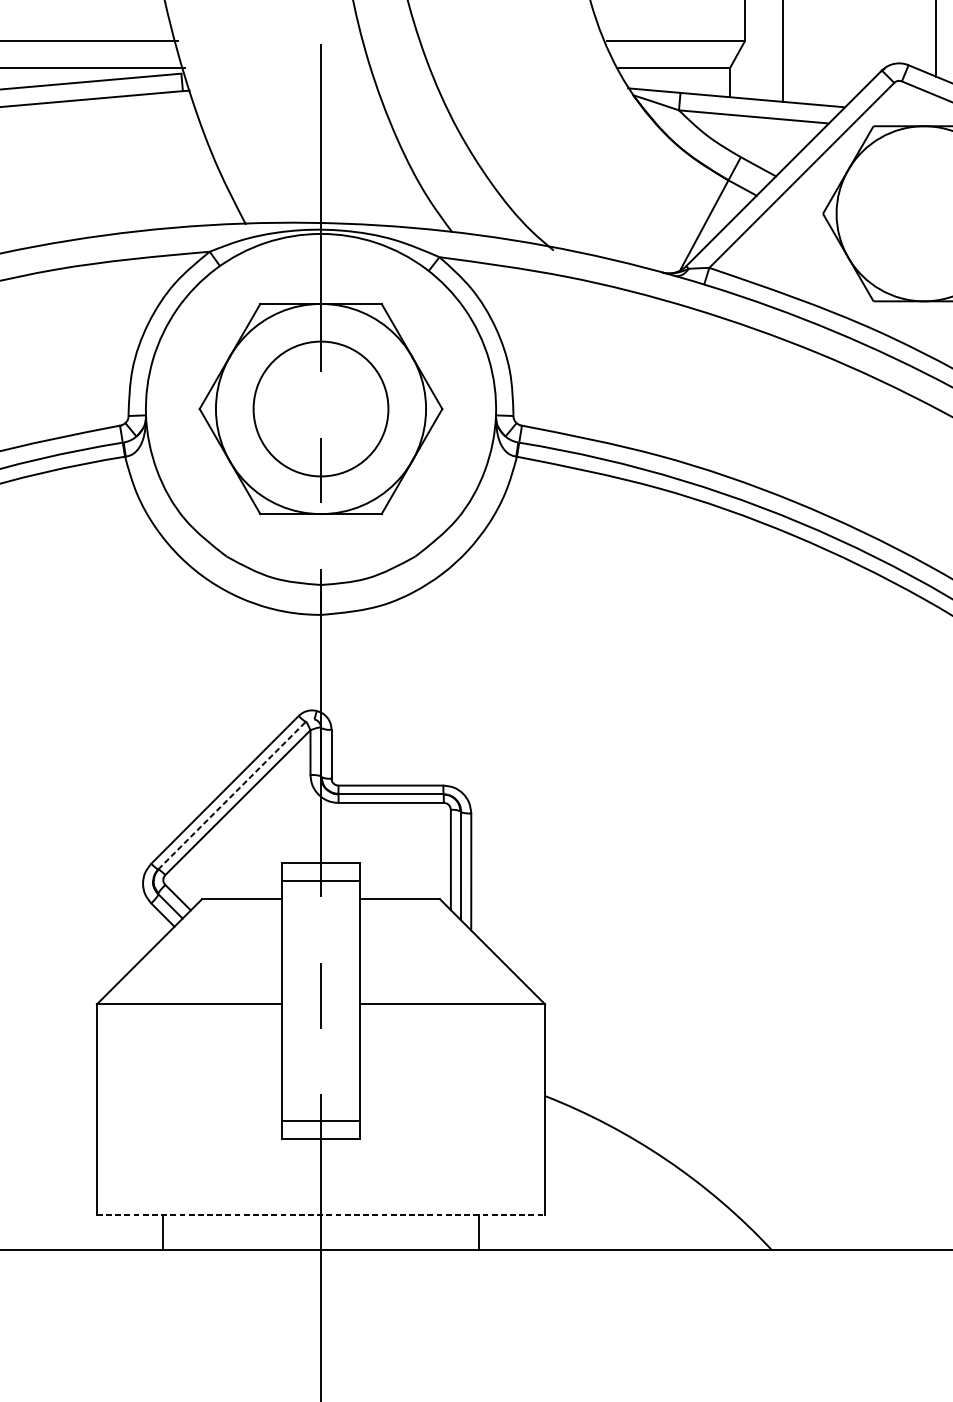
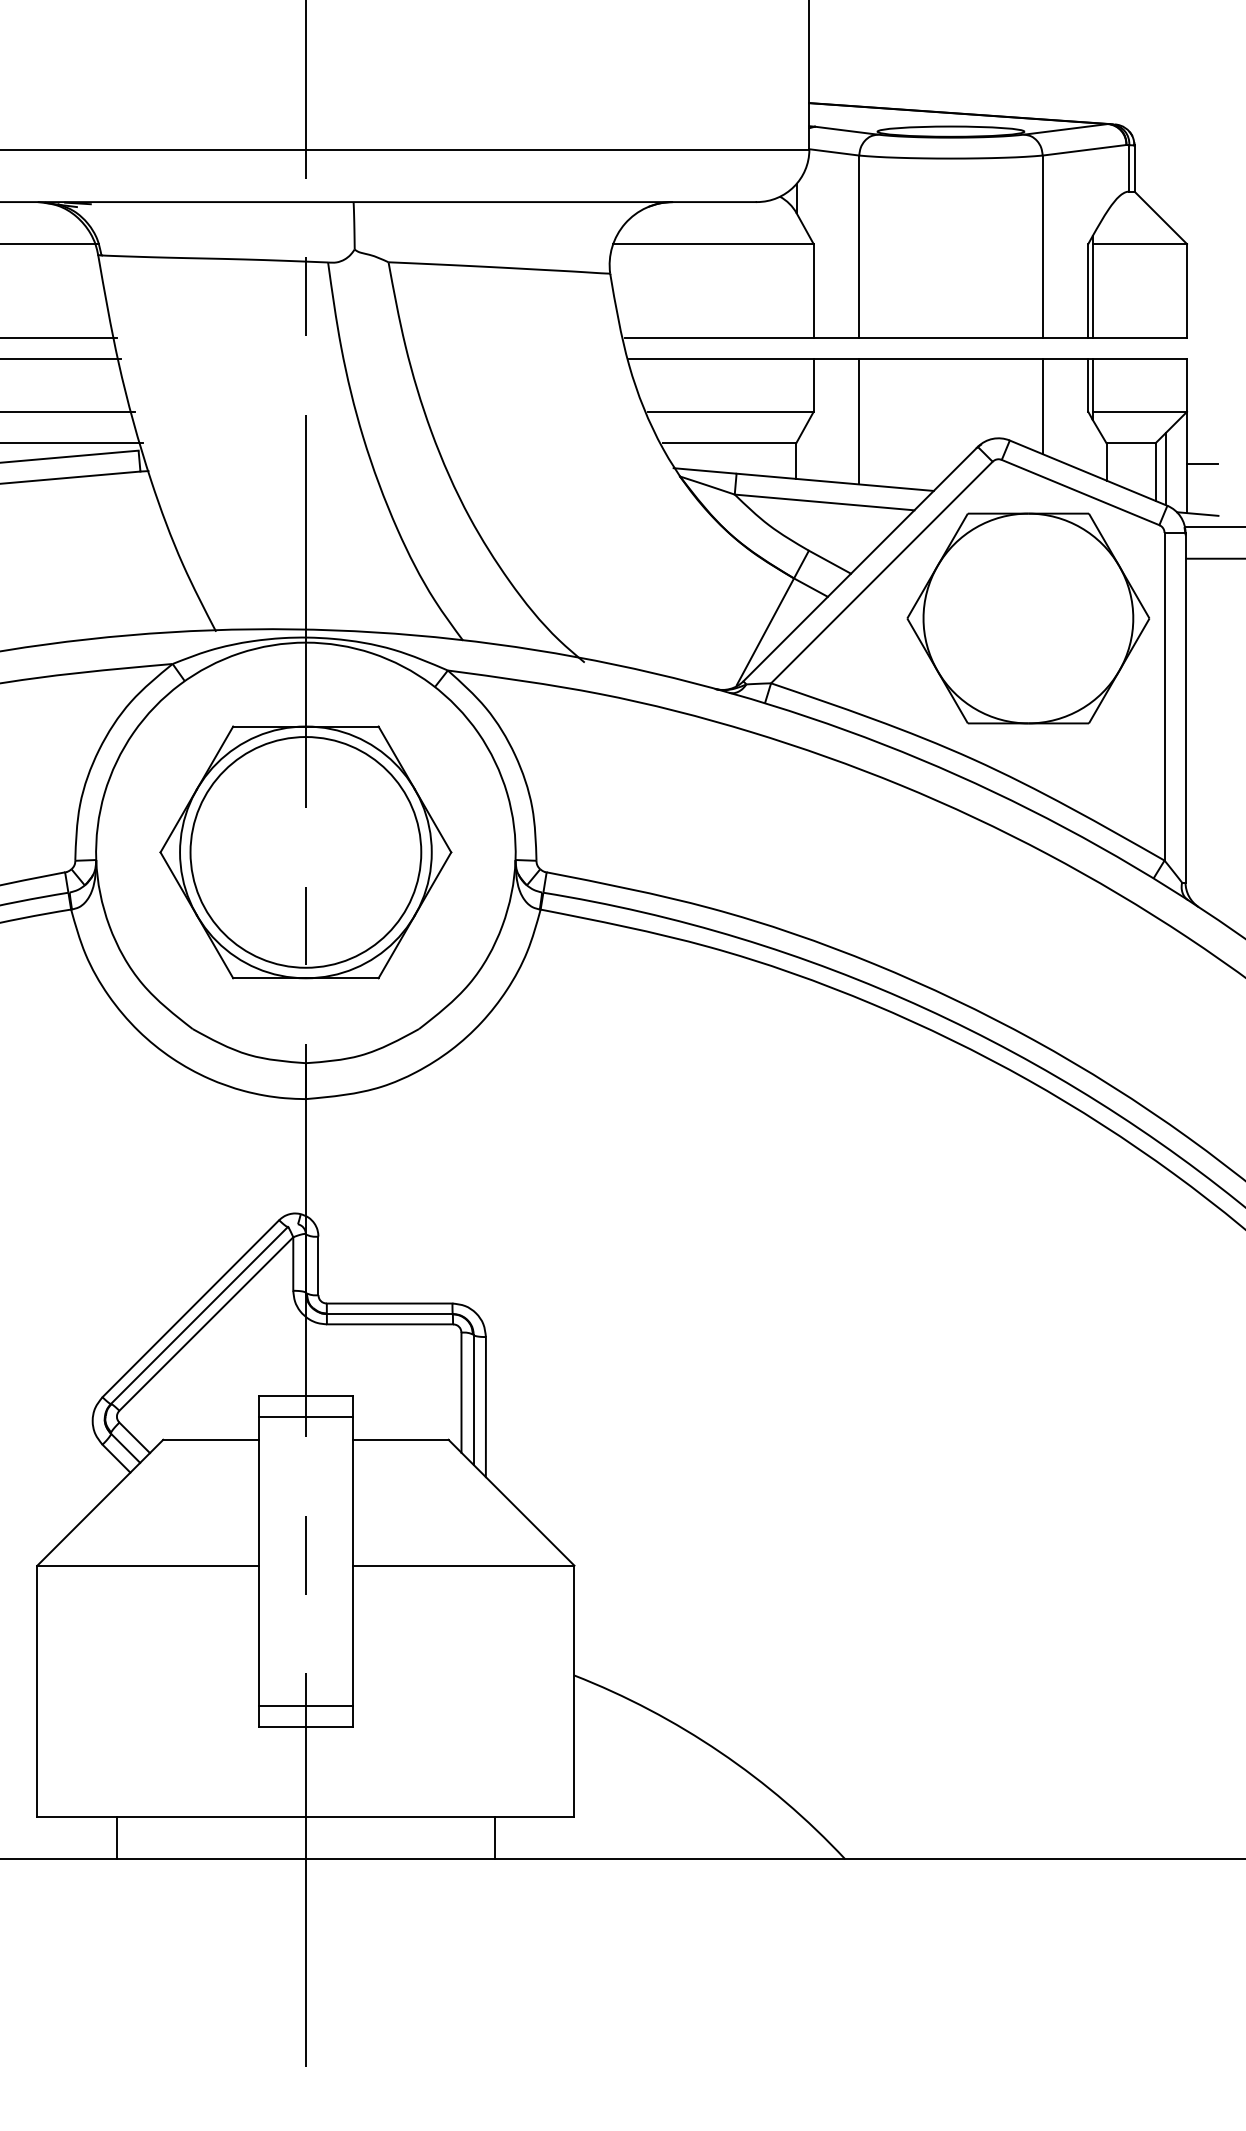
circle: (320, 409) -> (305, 852), size x1.43
line: (232, 795) -> (199, 1315), dashed -> solid
line: (320, 1214) -> (305, 1817), dashed -> solid

